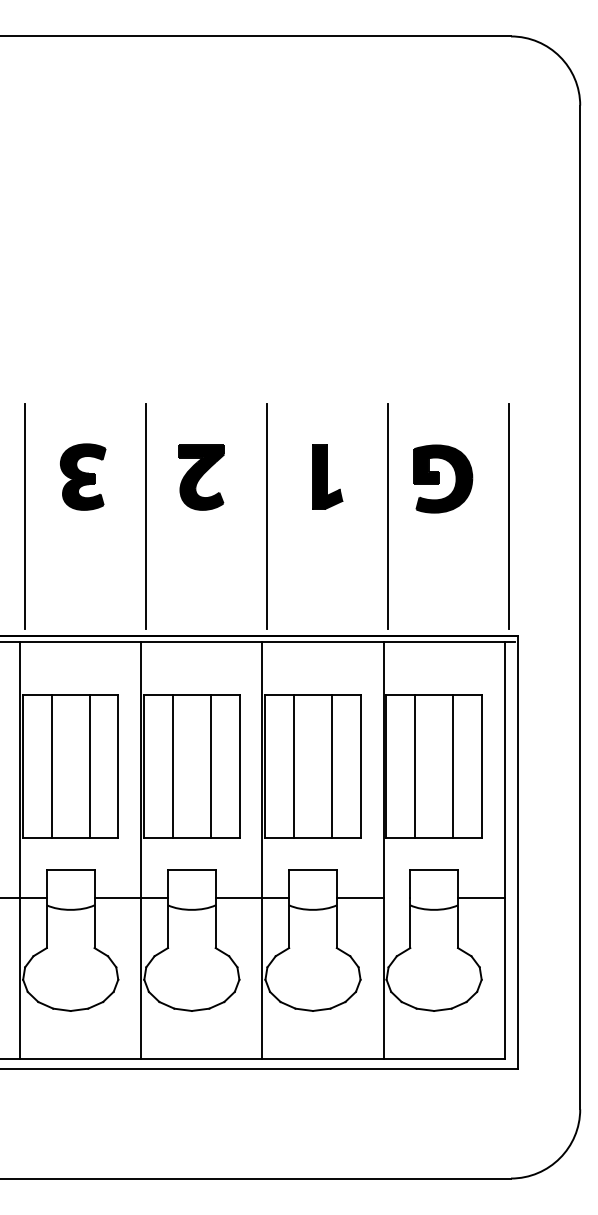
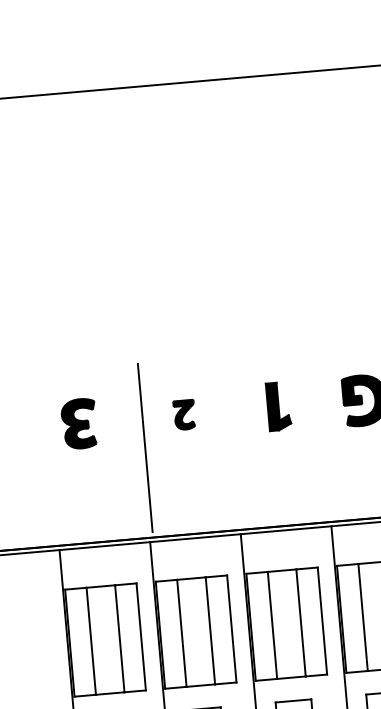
part: (83, 476) -> (79, 423), moved
part: (201, 477) -> (184, 415), size x0.6
line: (24, 516) -> (54, 455), removed
line: (266, 516) -> (235, 439), removed
line: (387, 516) -> (326, 432), removed

